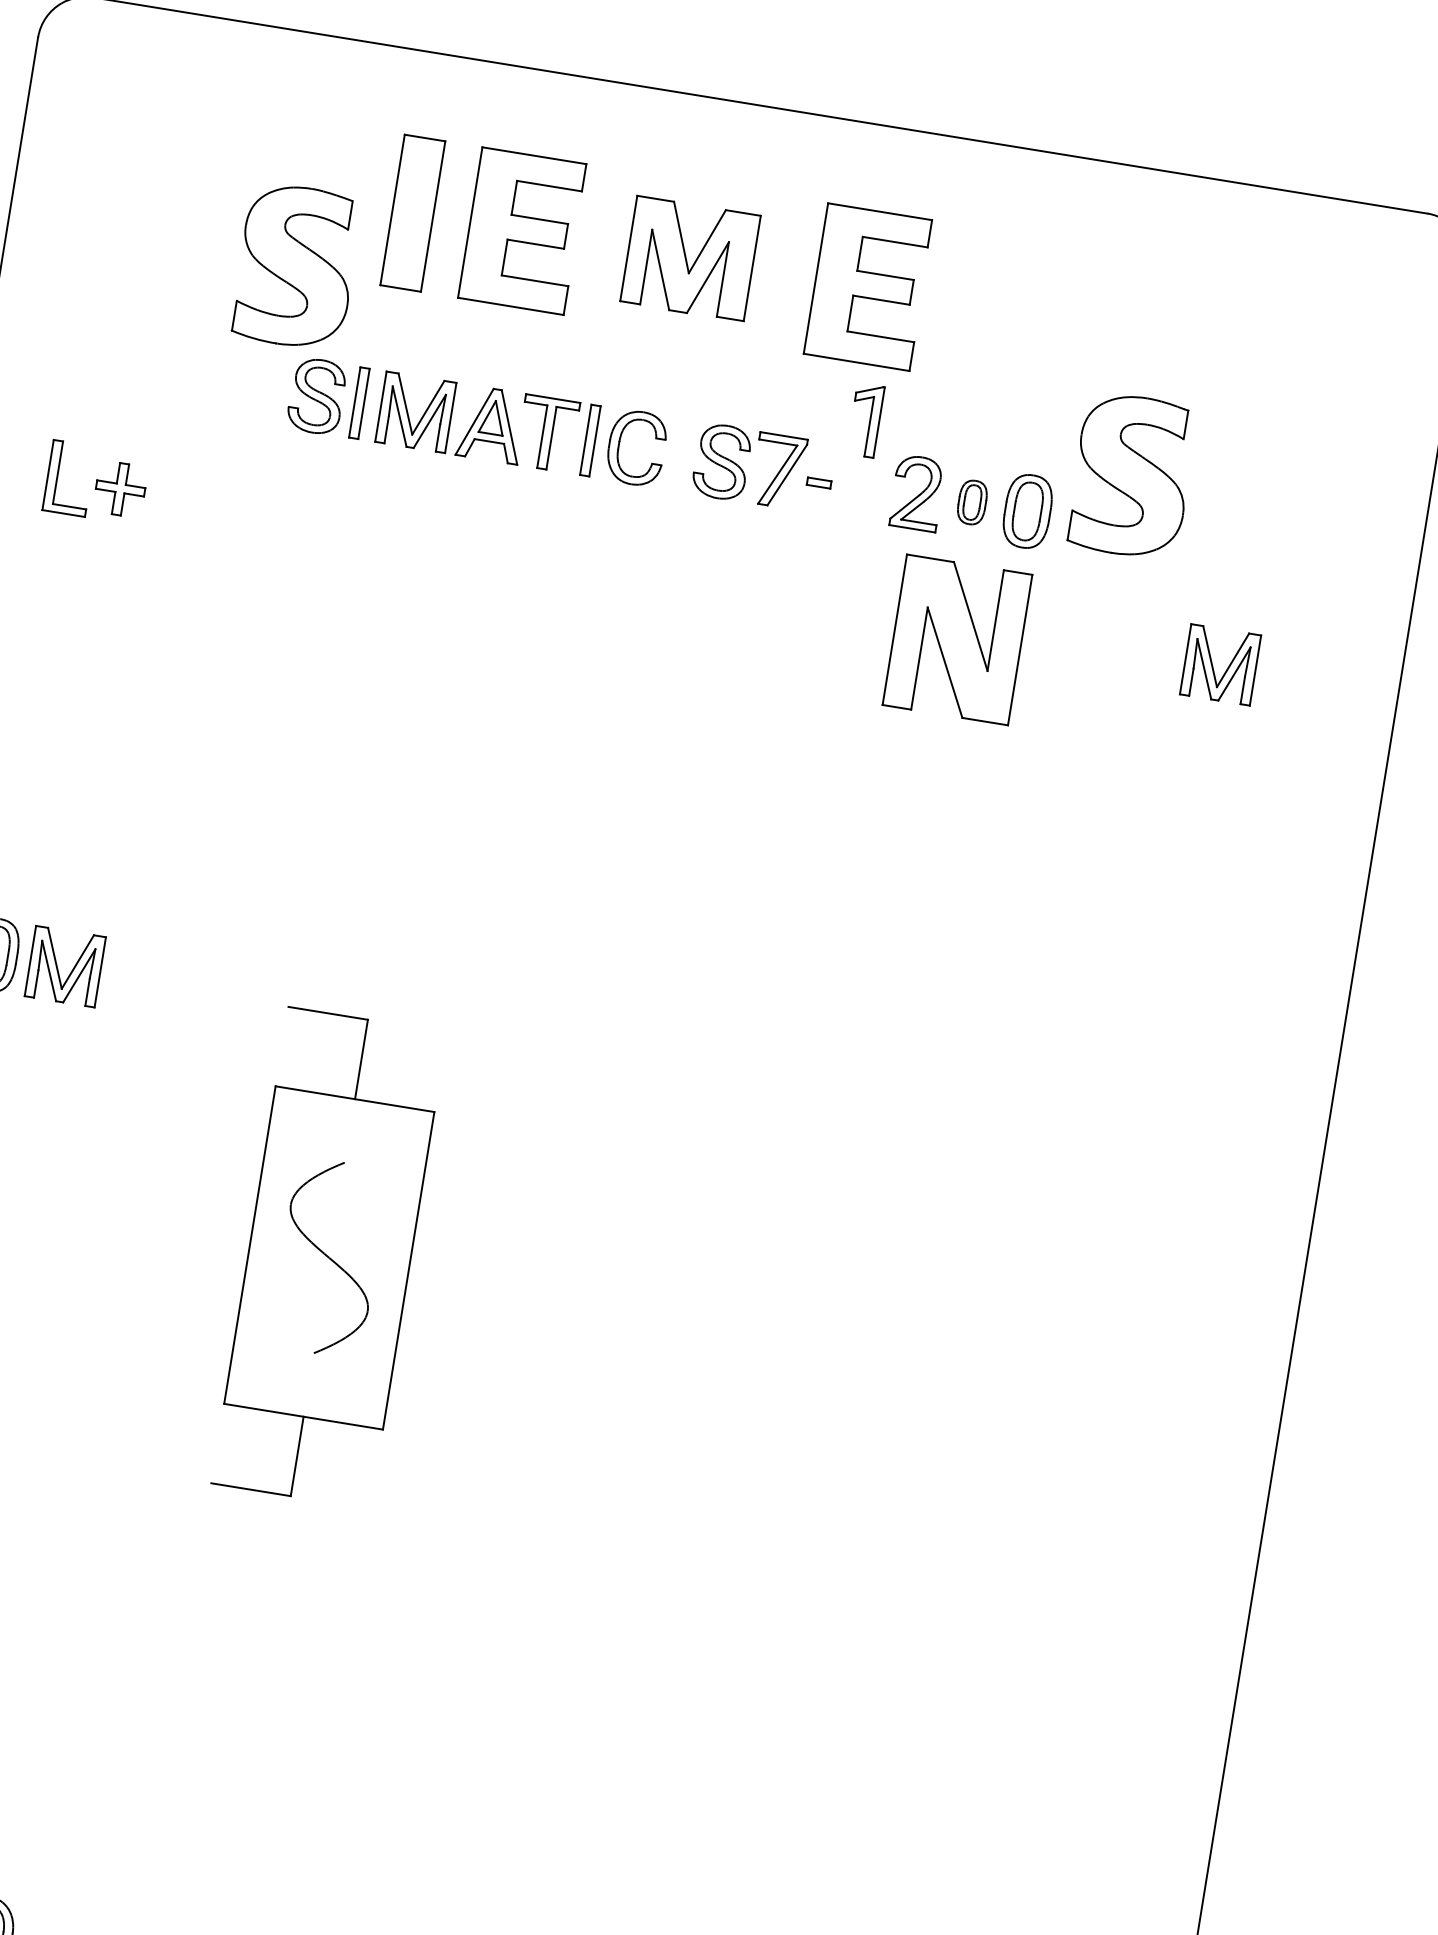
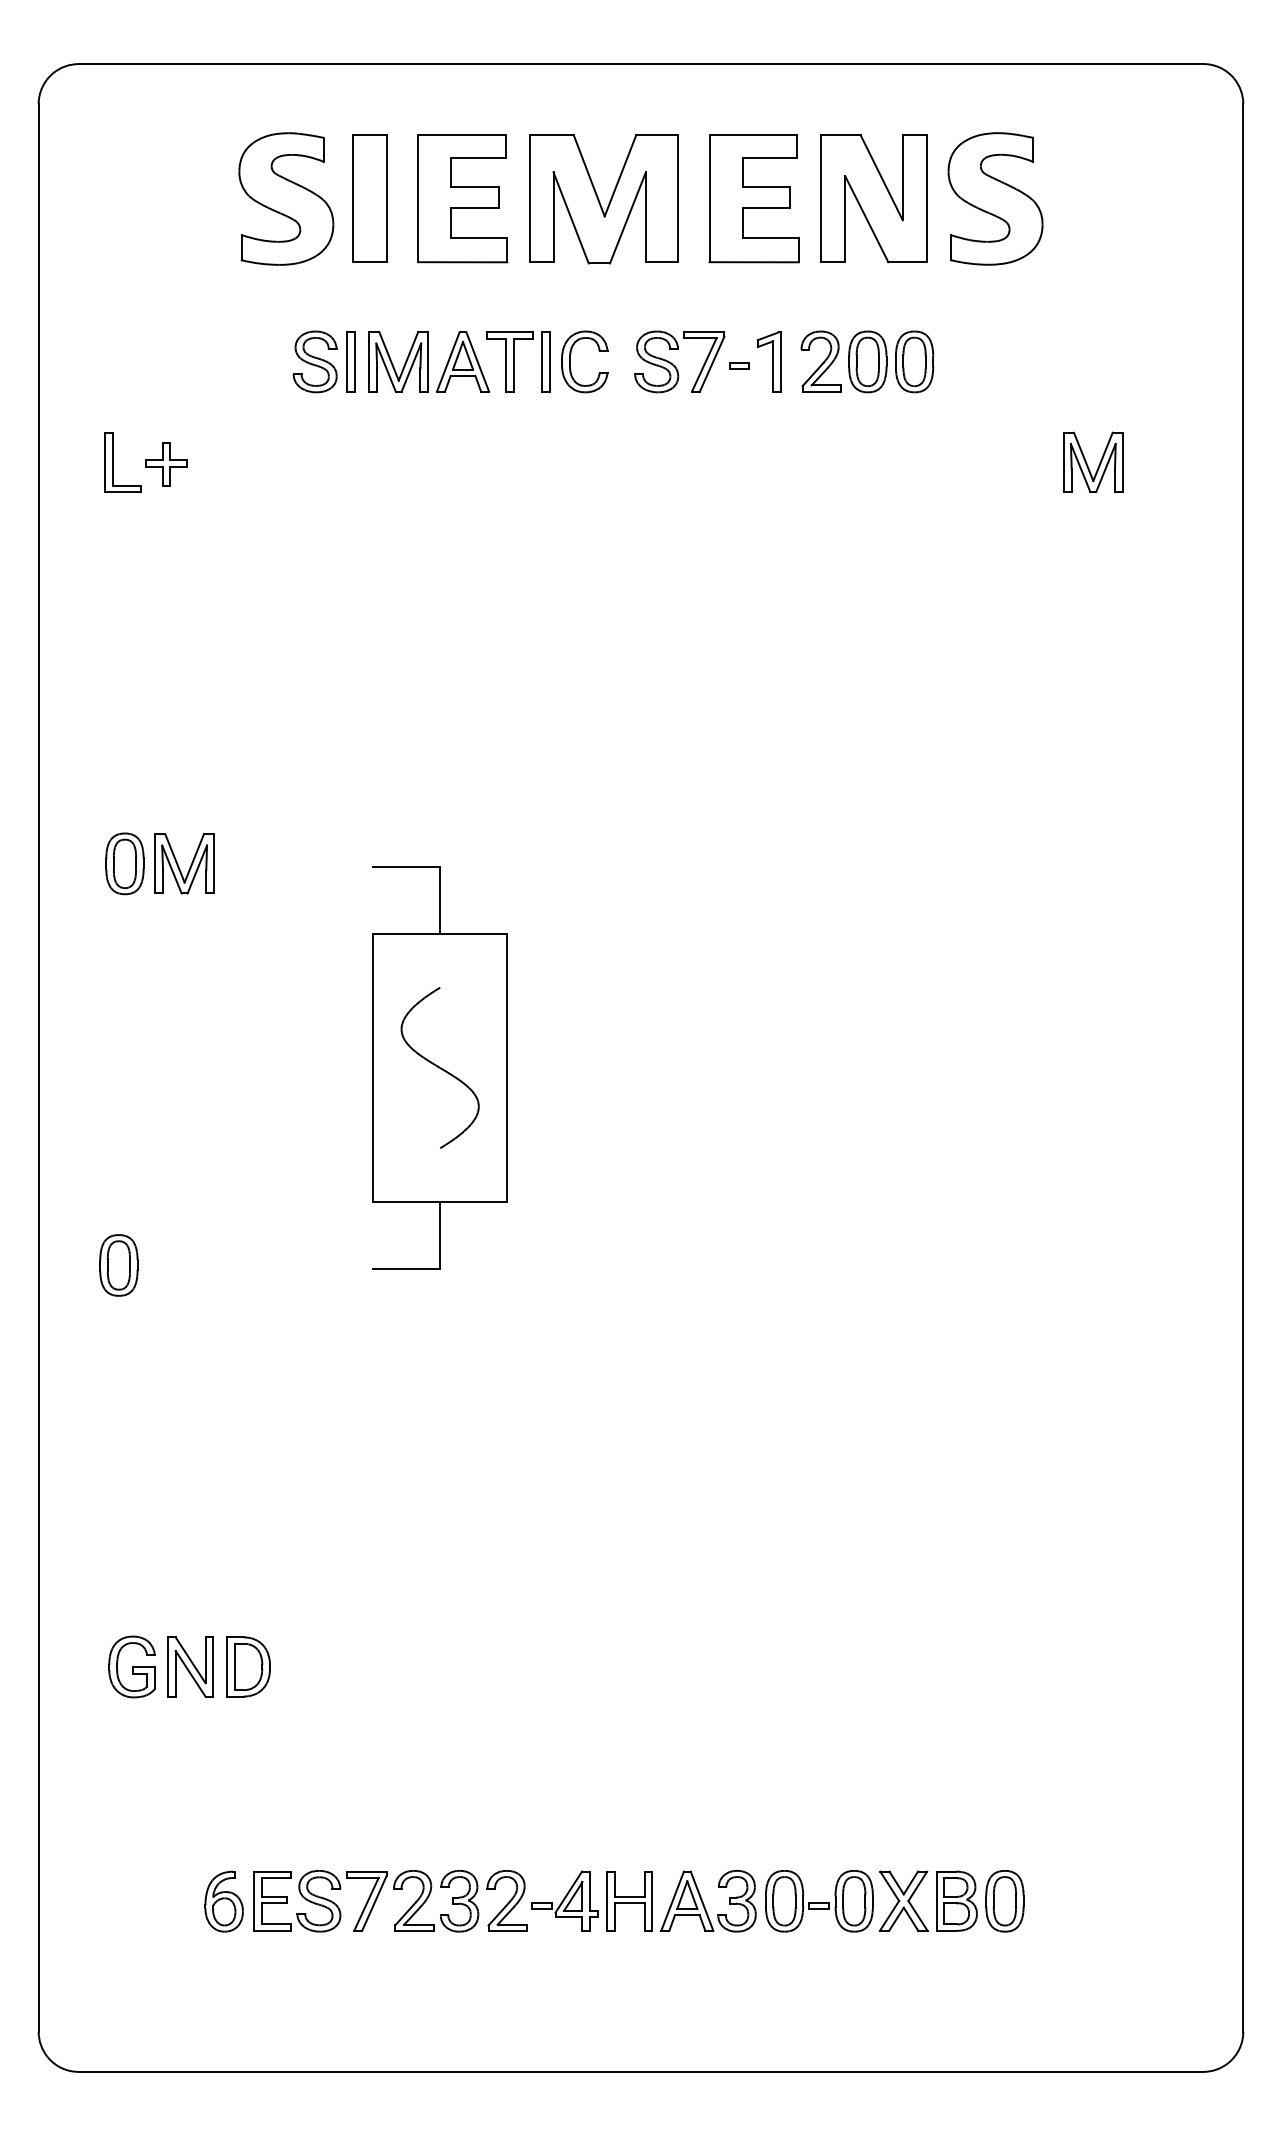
part: (689, 259) -> (603, 199), size x1.43
part: (296, 265) -> (286, 198), moved
part: (864, 420) -> (768, 361), moved
part: (1132, 475) -> (995, 198), moved
part: (971, 501) -> (867, 361), size x1.67
part: (957, 639) -> (873, 198), moved

